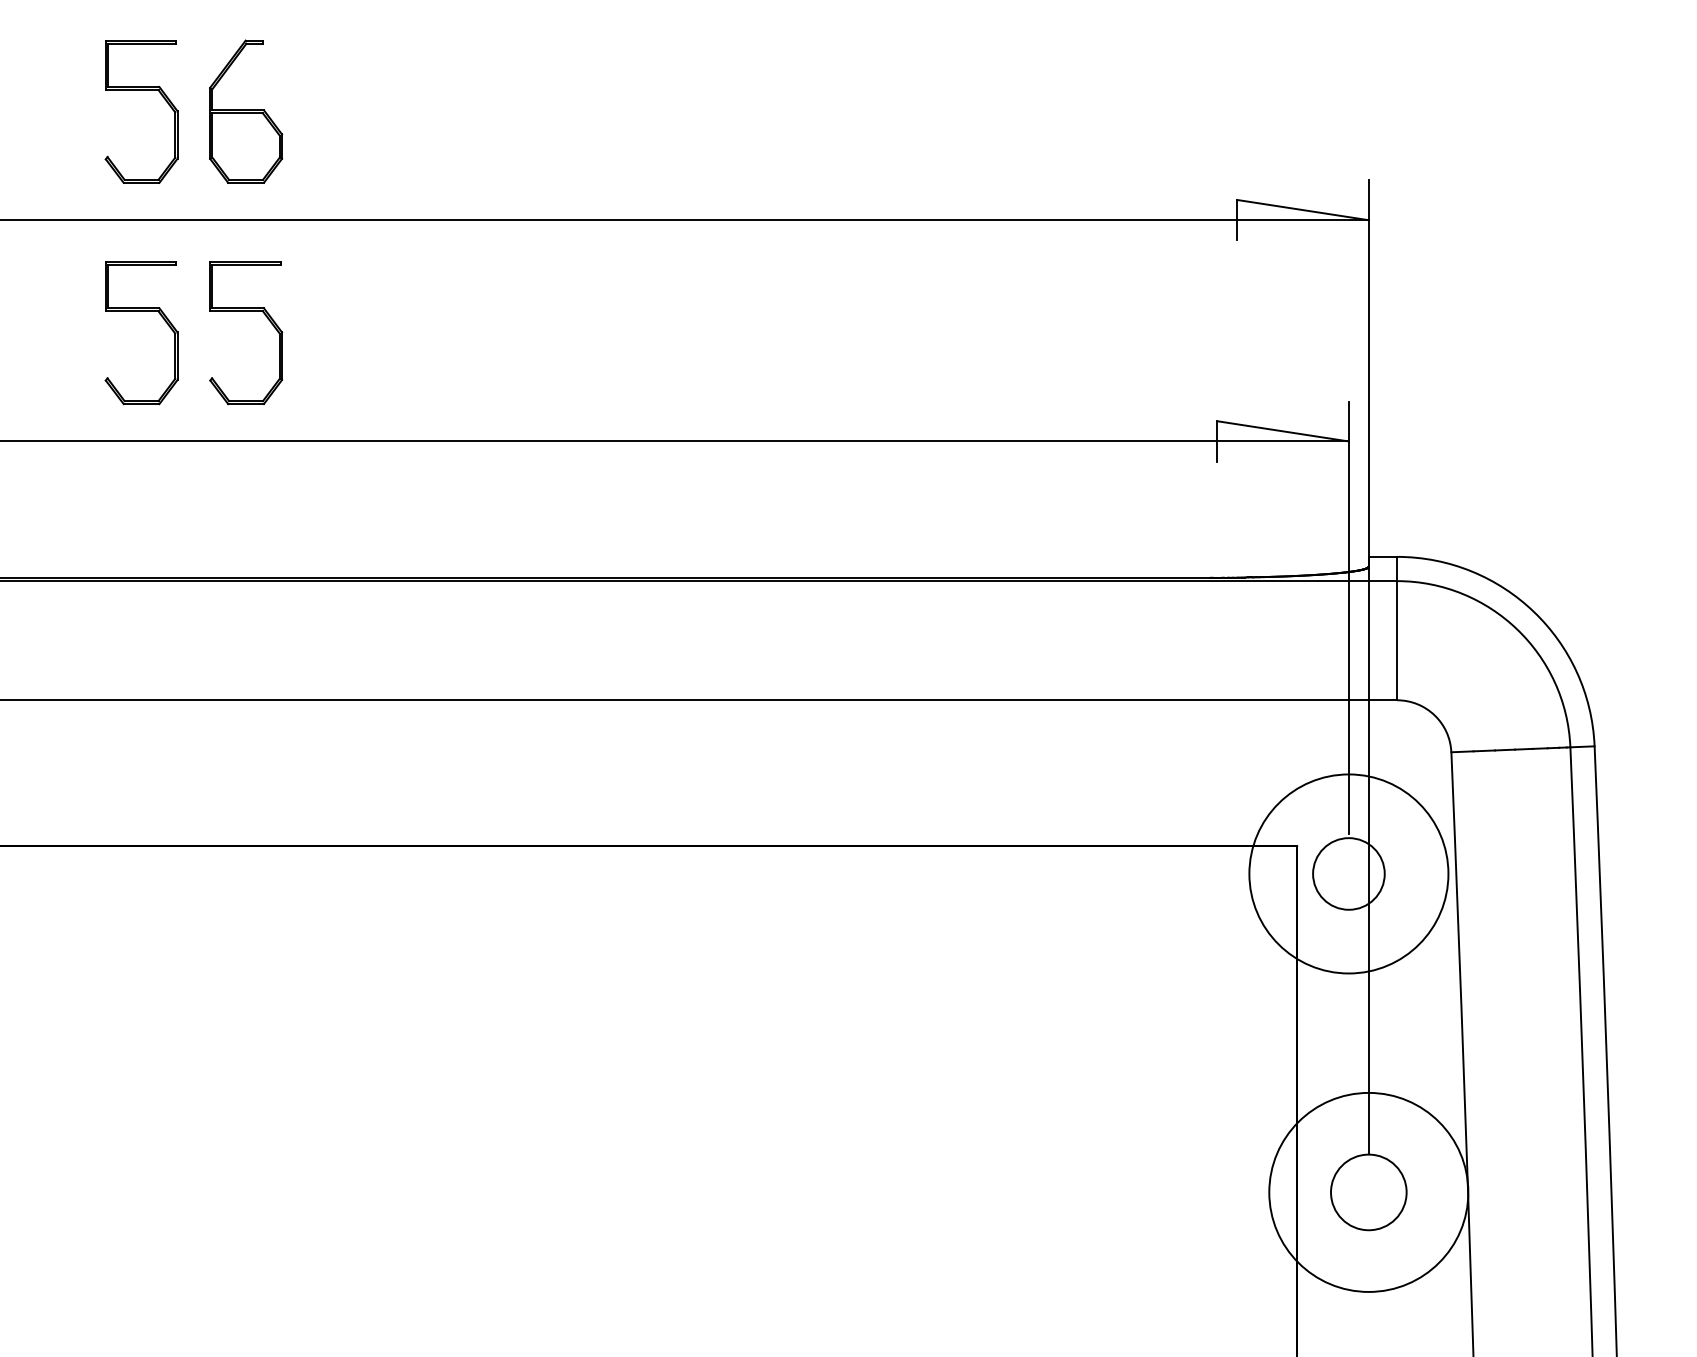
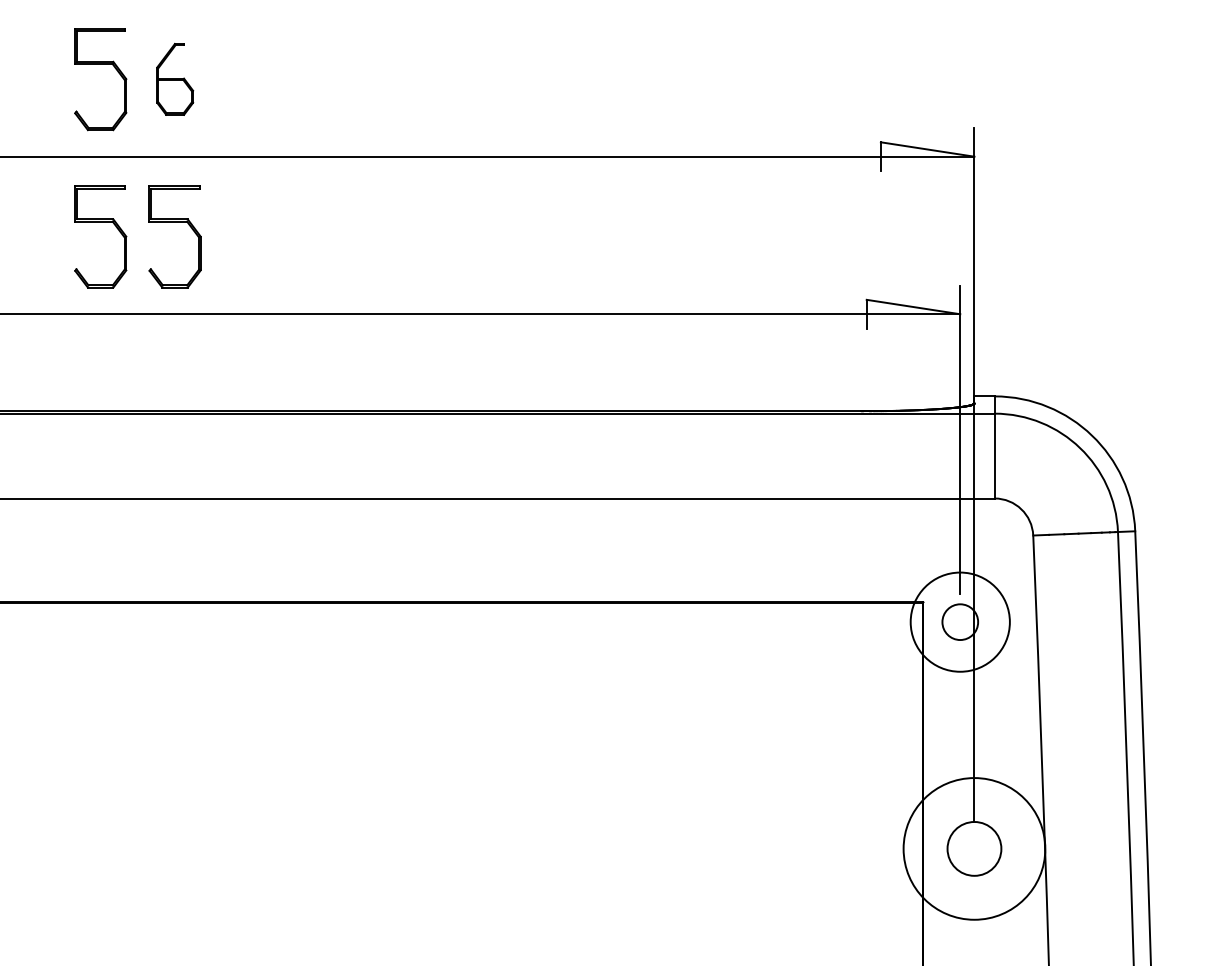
part: (246, 111) -> (175, 79), size x0.7
circle: (1348, 873) -> (960, 621), size x0.7
circle: (1348, 873) -> (960, 621), size x0.7

